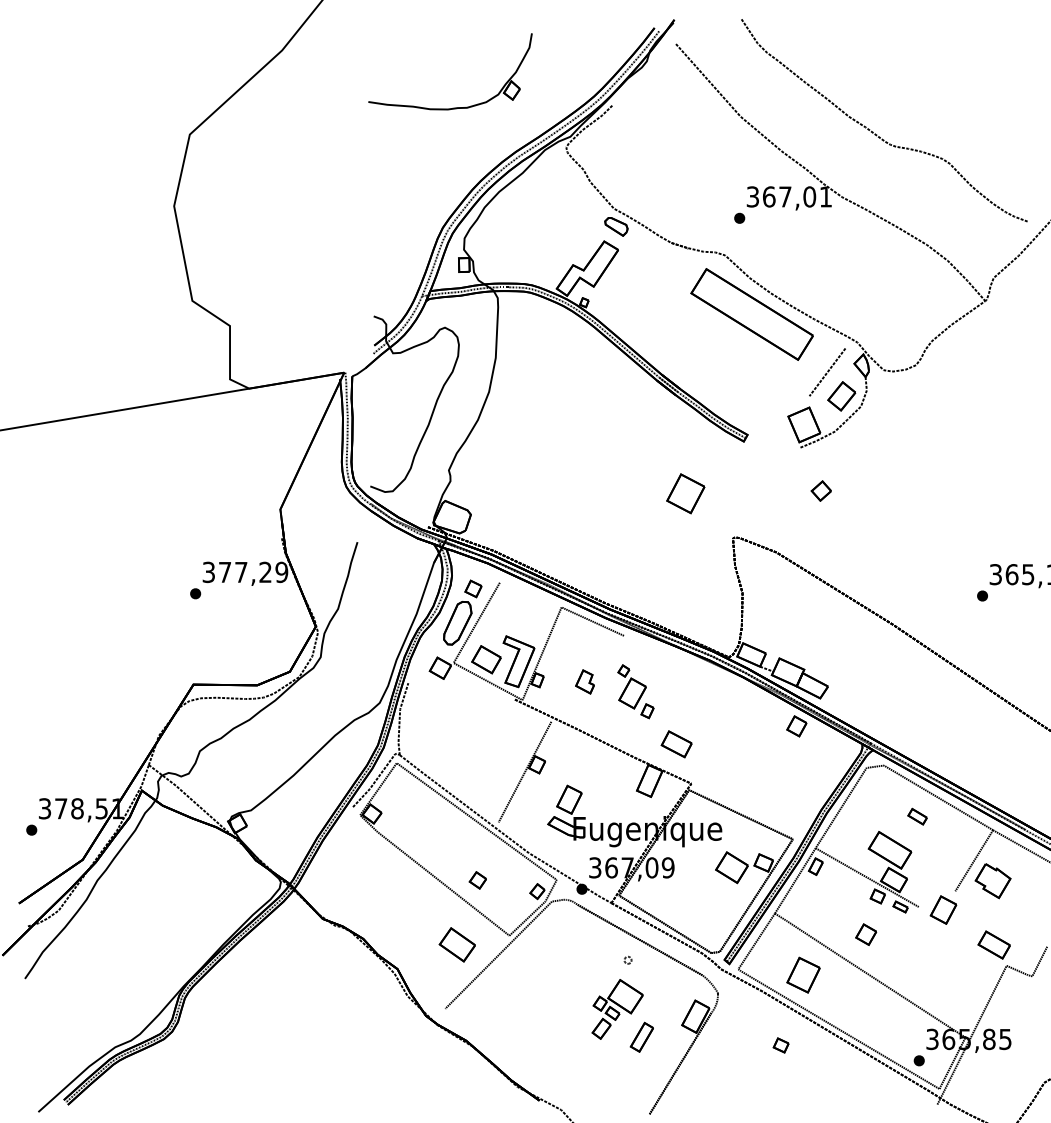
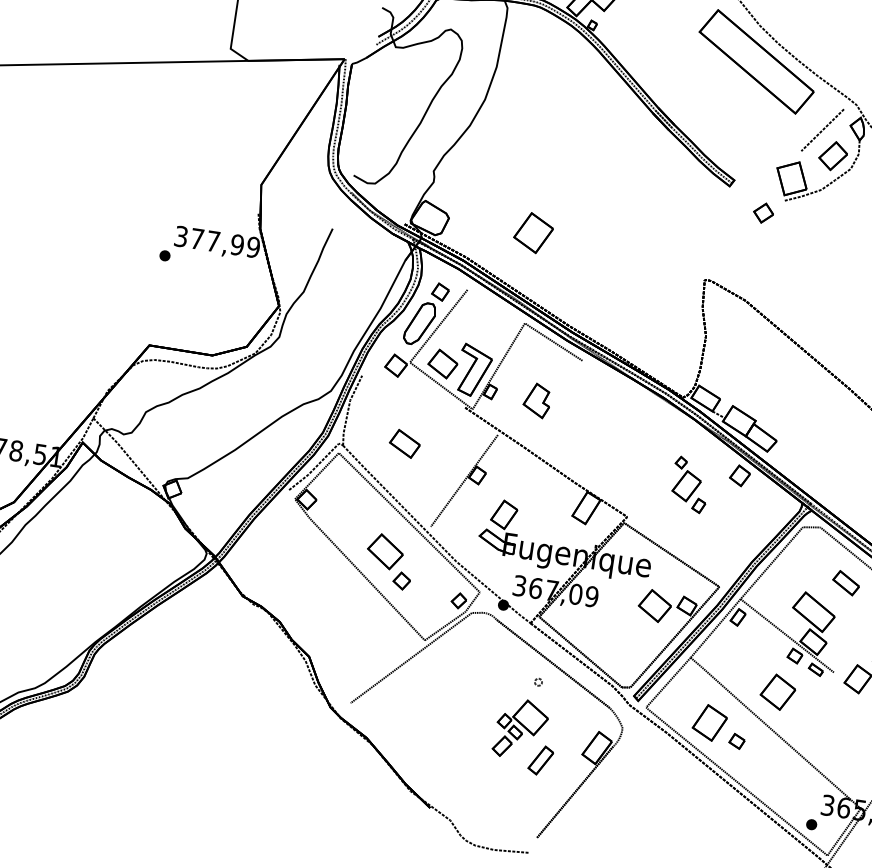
part: (820, 490) -> (762, 212), moved
part: (685, 493) -> (533, 232), moved
text: (265, 572) -> (237, 245), 377,29 -> 377,99
part: (584, 681) -> (536, 400), size x1.43
part: (635, 691) -> (689, 484), moved
part: (676, 744) -> (404, 444), moved
part: (917, 816) -> (846, 582), size x1.43
part: (865, 934) -> (777, 691), size x1.67
part: (456, 944) -> (384, 551), moved
part: (780, 1045) -> (736, 741), moved

